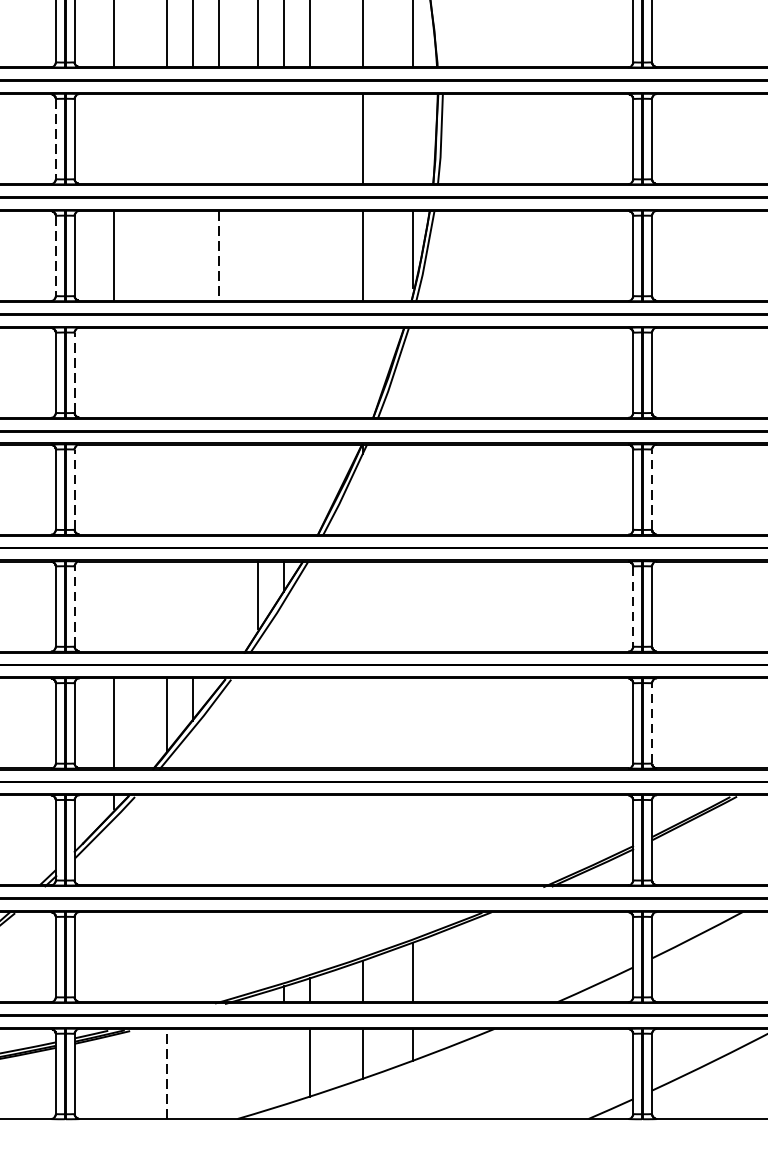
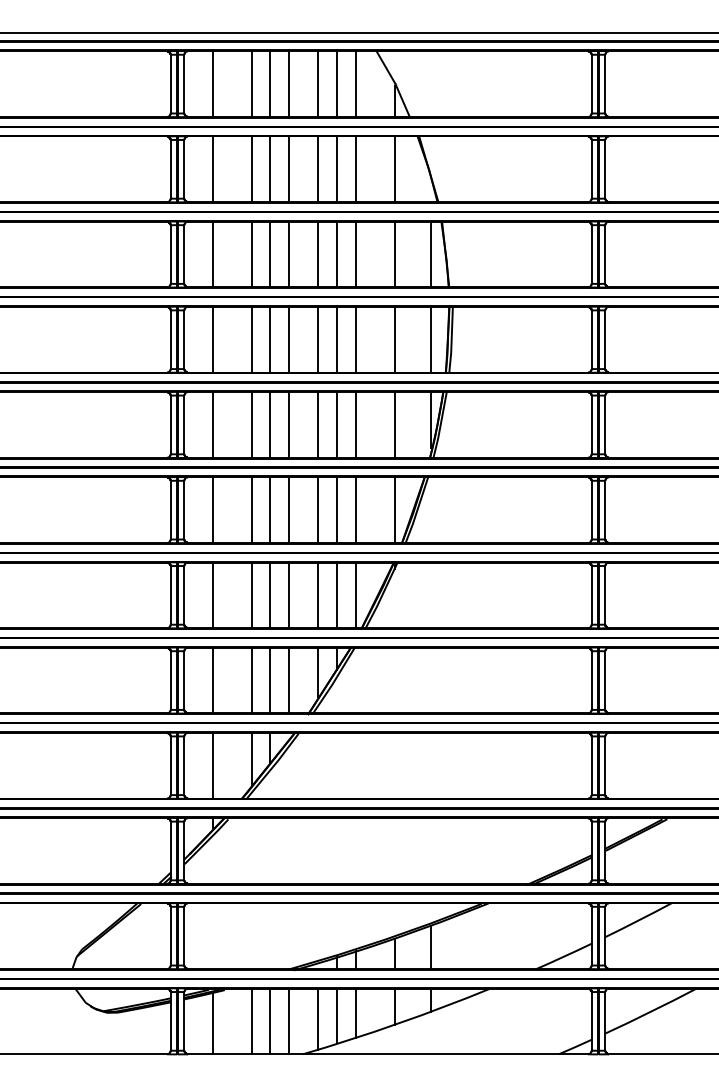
line: (114, 138) -> (213, 339), added
line: (166, 138) -> (251, 339), added
line: (192, 138) -> (270, 339), added
line: (218, 138) -> (289, 339), added
line: (258, 138) -> (318, 339), added
line: (284, 138) -> (337, 339), added
line: (310, 138) -> (356, 339), added
line: (412, 138) -> (430, 339), added
line: (55, 140) -> (170, 340), dashed -> solid
line: (166, 255) -> (251, 424), added
line: (192, 255) -> (270, 424), added
line: (218, 255) -> (289, 424), dashed -> solid
line: (258, 255) -> (318, 424), added
line: (284, 255) -> (337, 424), added
line: (310, 255) -> (356, 424), added
line: (55, 256) -> (170, 425), dashed -> solid
line: (74, 371) -> (184, 509), dashed -> solid
line: (114, 371) -> (213, 509), added
line: (166, 371) -> (251, 509), added
line: (192, 371) -> (270, 509), added
line: (218, 371) -> (289, 509), added
line: (258, 371) -> (318, 509), added
line: (284, 371) -> (337, 509), added
line: (310, 371) -> (356, 509), added
line: (362, 371) -> (394, 509), added
line: (74, 488) -> (184, 594), dashed -> solid
line: (652, 488) -> (605, 594), dashed -> solid
line: (114, 489) -> (213, 595), added
line: (166, 489) -> (251, 595), added
line: (192, 489) -> (270, 595), added
line: (218, 489) -> (289, 595), added
line: (258, 489) -> (318, 595), added
line: (284, 489) -> (337, 595), added
line: (310, 489) -> (356, 595), added
line: (74, 606) -> (184, 680), dashed -> solid
line: (114, 606) -> (213, 680), added
line: (166, 606) -> (251, 680), added
line: (192, 606) -> (270, 680), added
line: (218, 606) -> (289, 680), added
line: (633, 607) -> (591, 681), dashed -> solid
line: (652, 723) -> (605, 765), dashed -> solid
line: (284, 1065) -> (337, 1015), added
line: (258, 1070) -> (318, 1018), added
line: (166, 1074) -> (251, 1021), dashed -> solid
line: (192, 1074) -> (270, 1021), added
line: (218, 1074) -> (289, 1021), added
line: (114, 1075) -> (213, 1022), added

